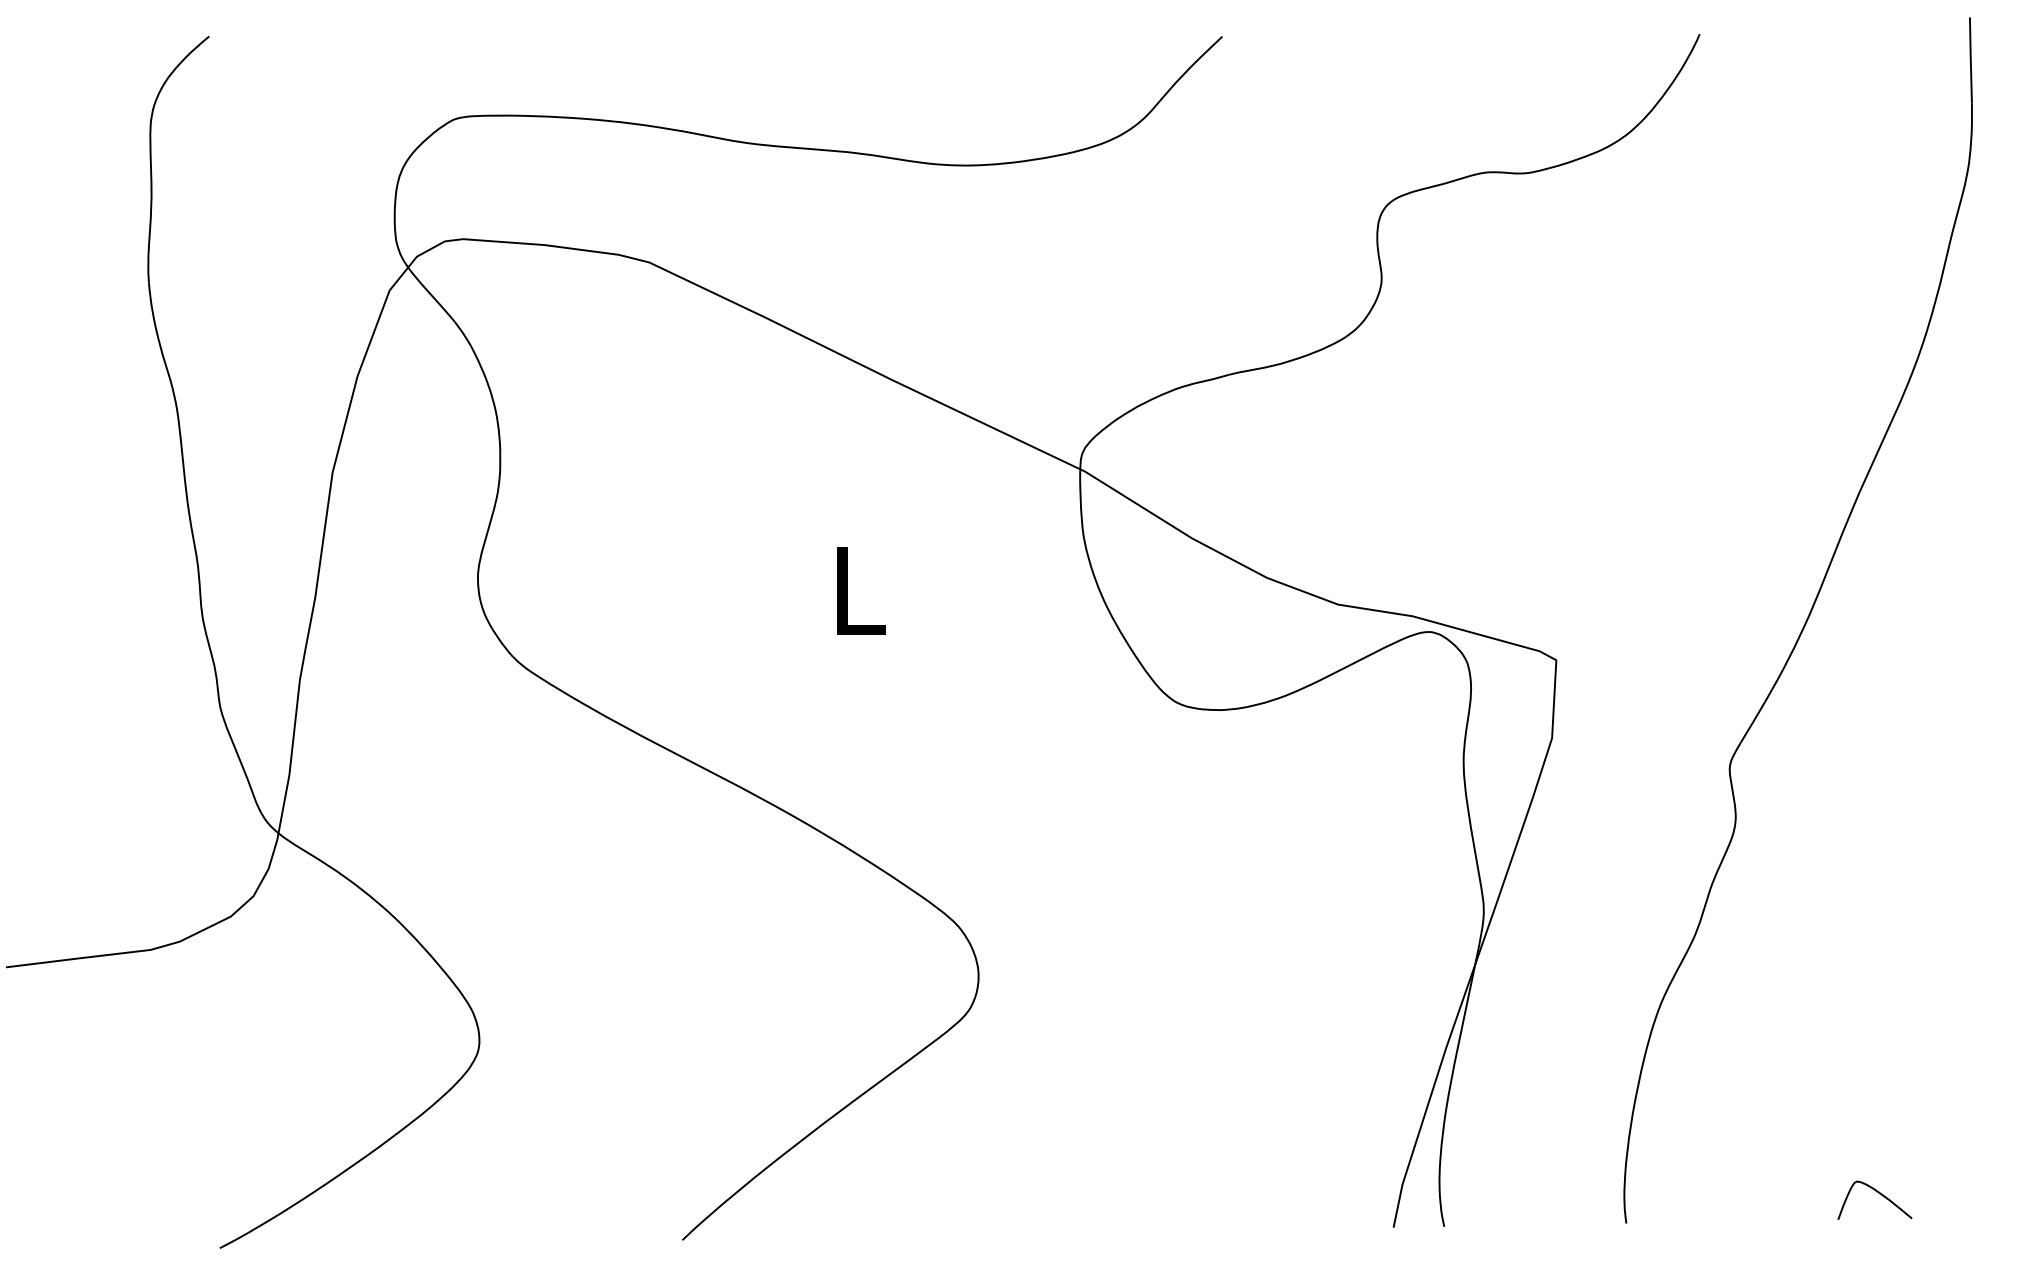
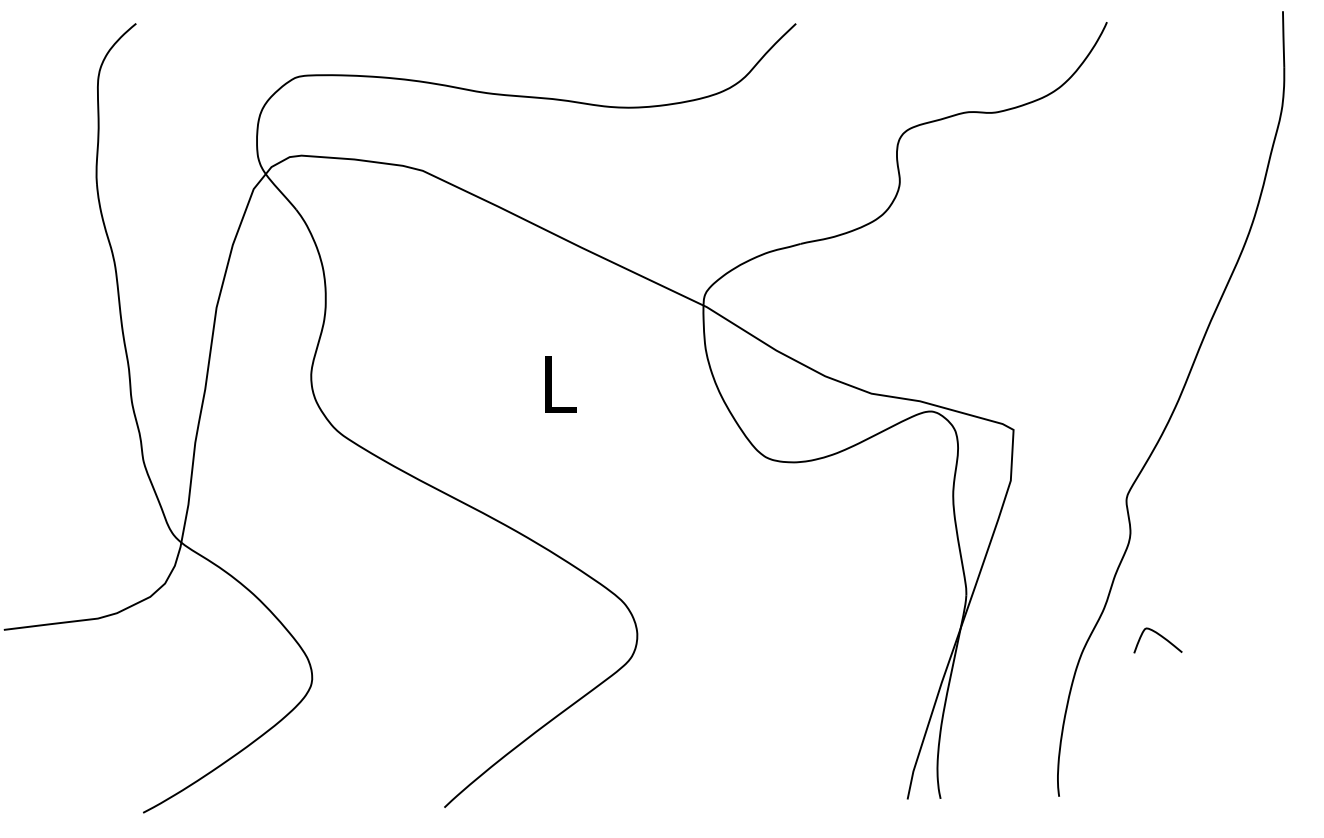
curve: (1878, 1193) -> (1160, 636), moved

